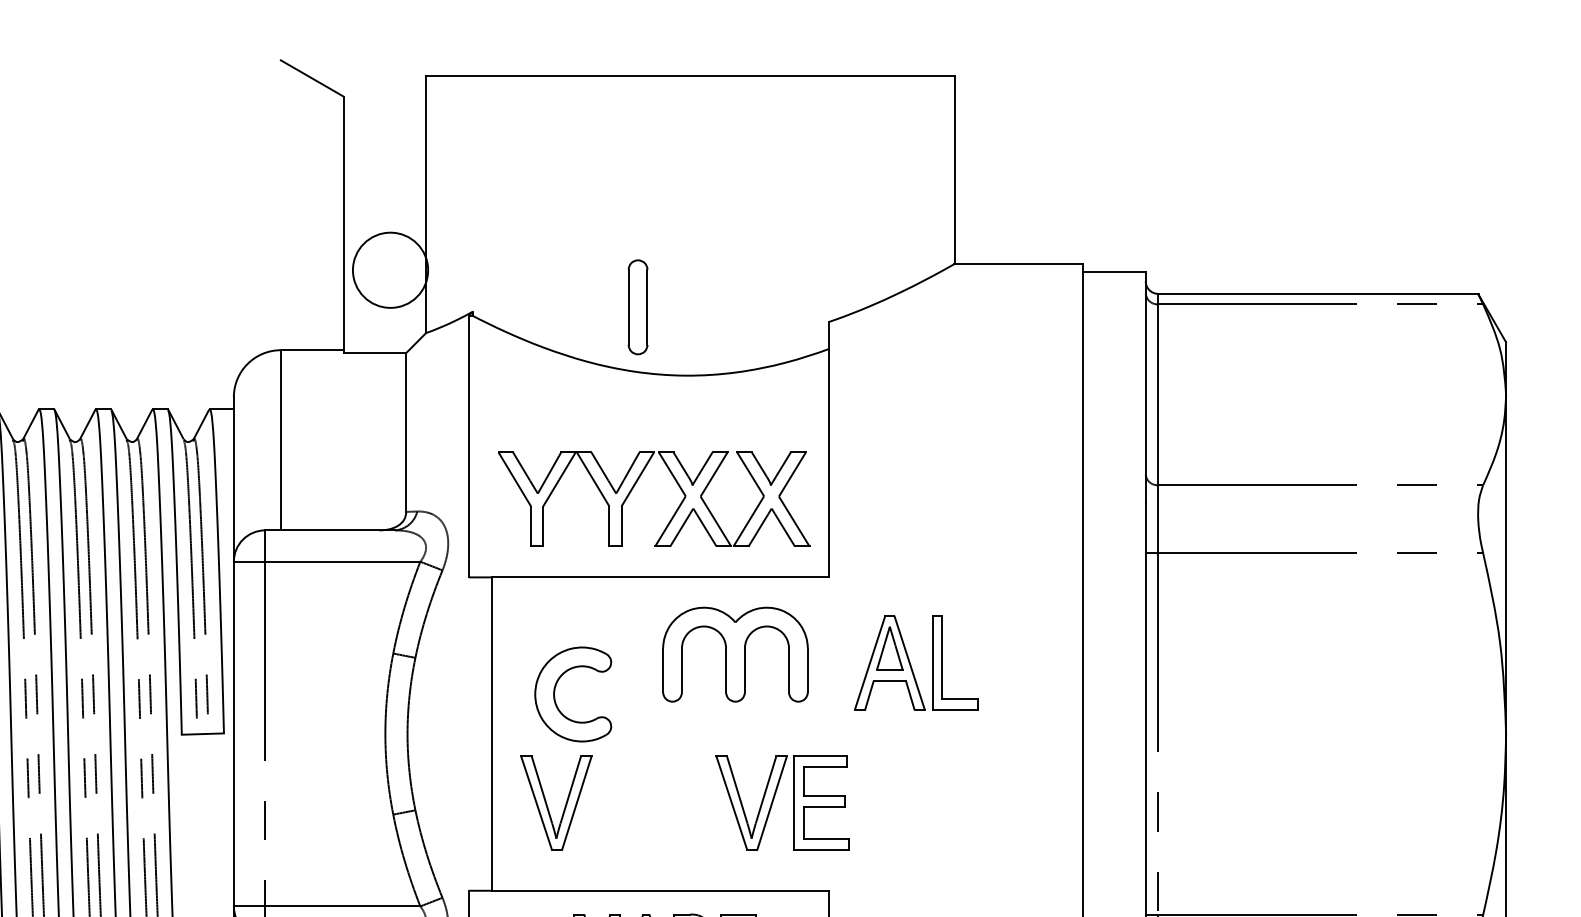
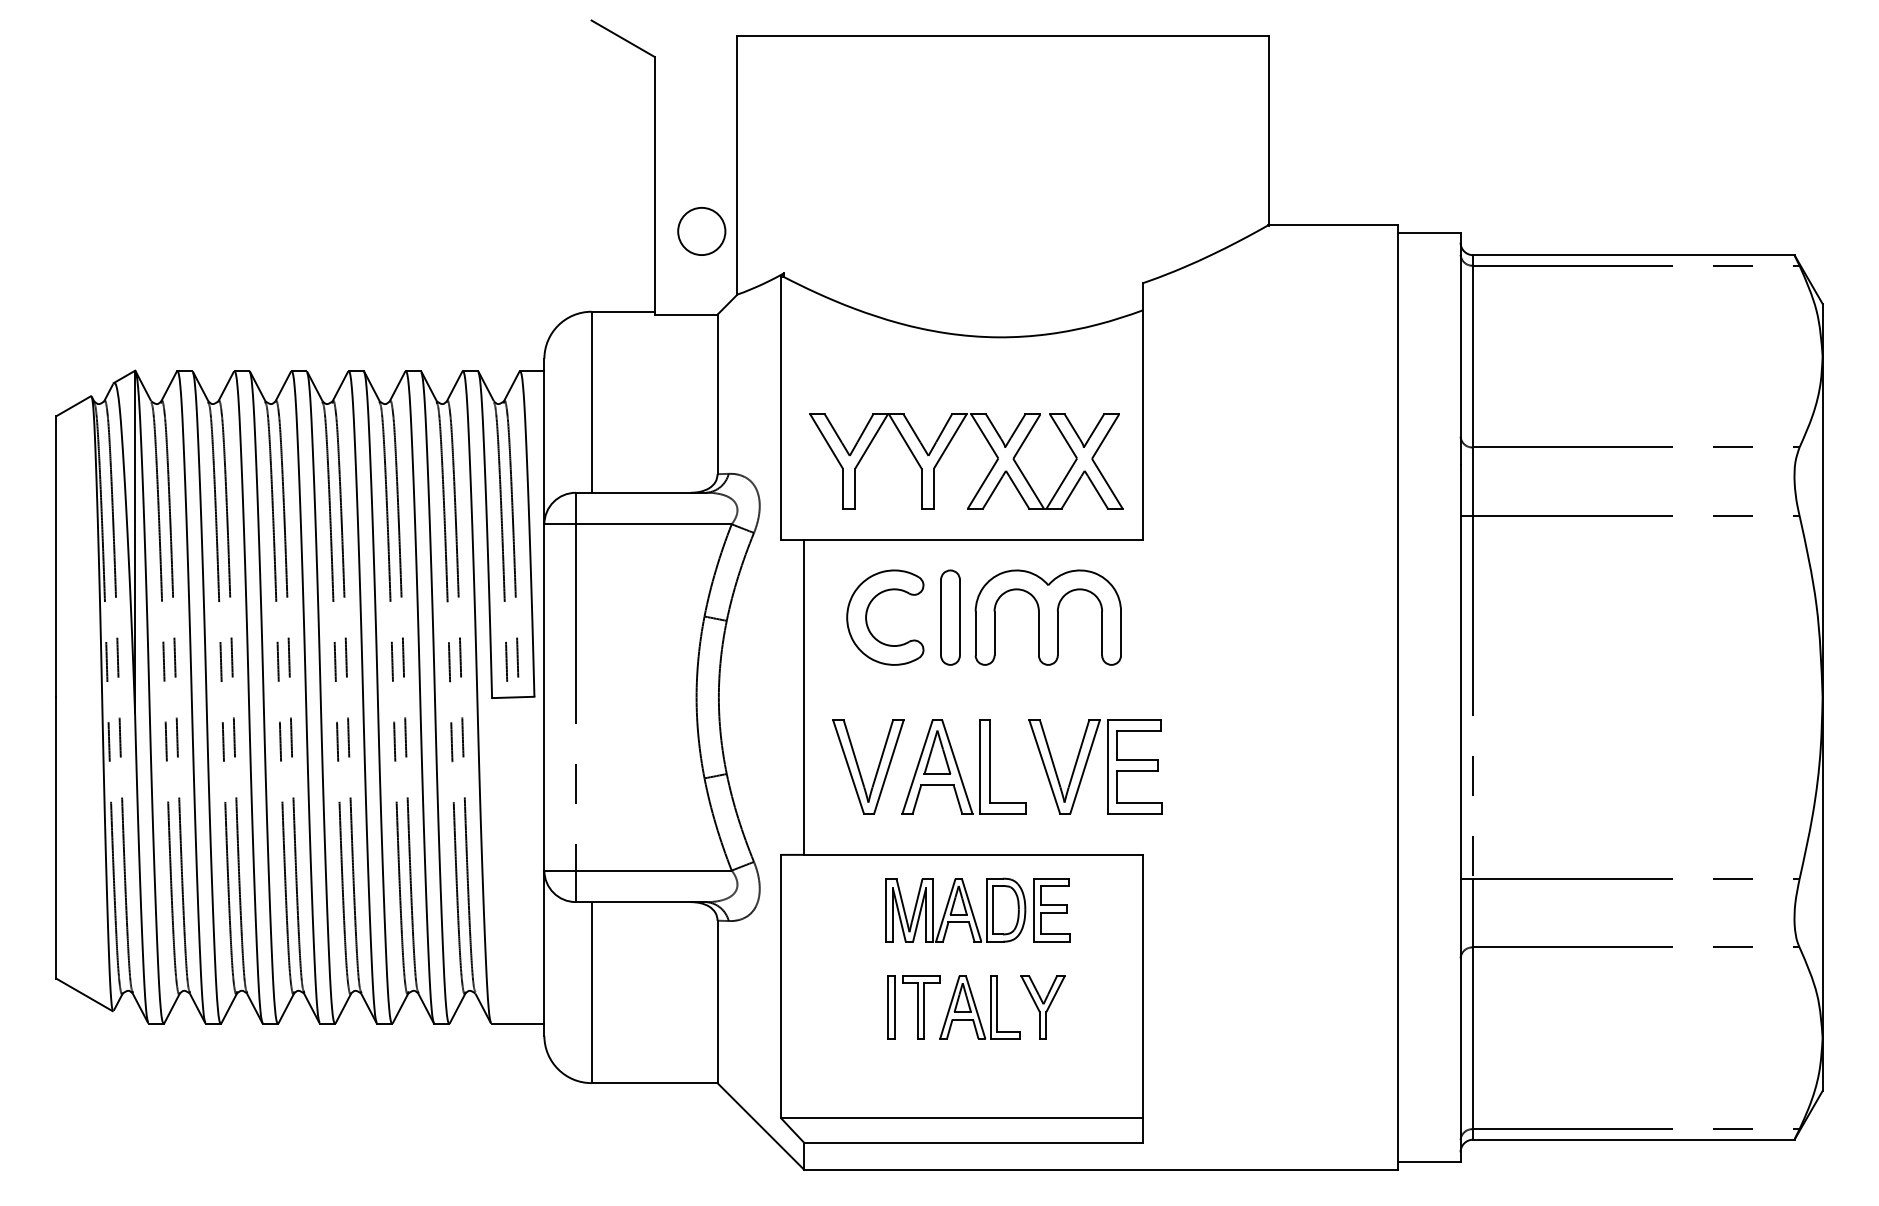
circle: (390, 270) -> (701, 231), size x0.62
part: (638, 307) -> (950, 617), moved
part: (915, 662) -> (963, 766), moved
part: (555, 692) -> (867, 615), moved

